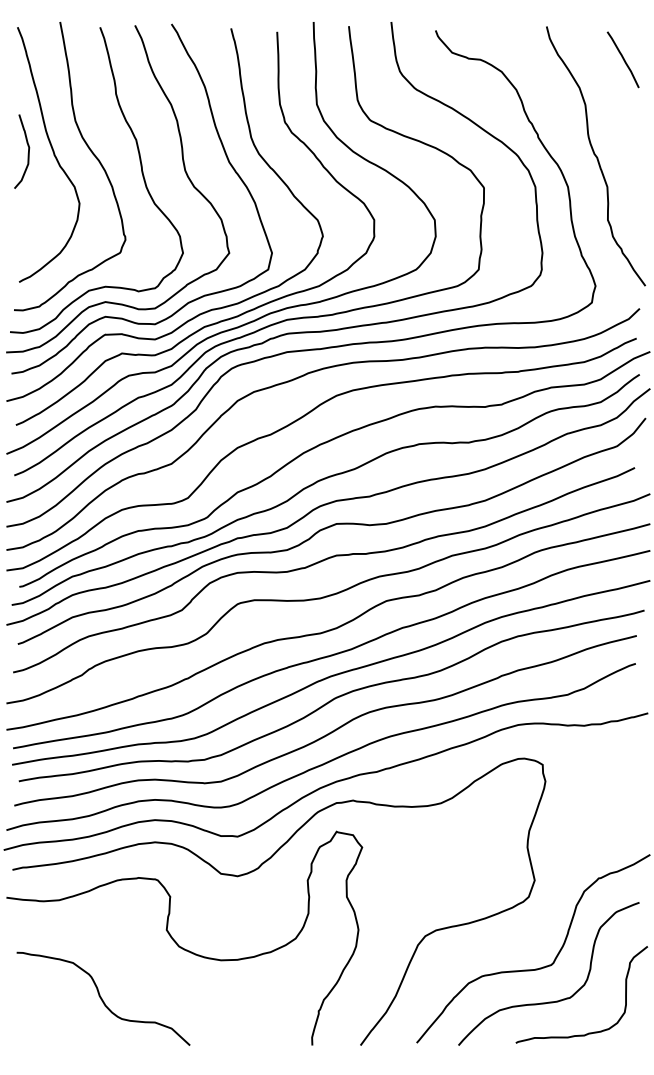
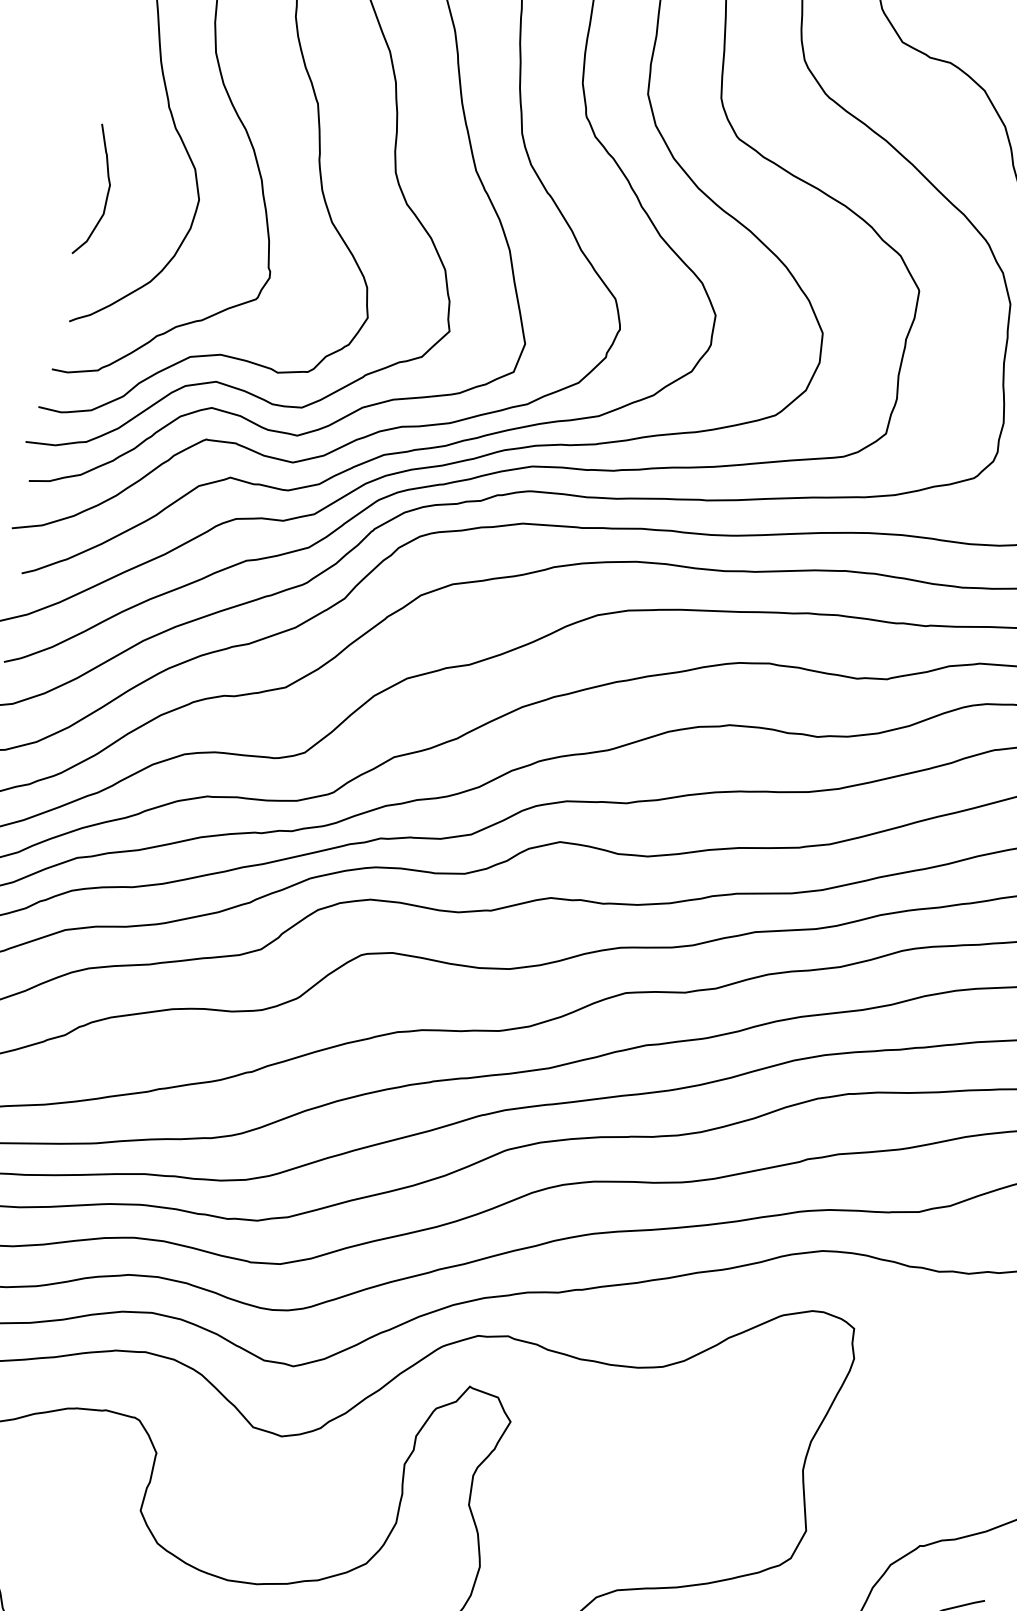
curve: (27, 153) -> (105, 195), moved

